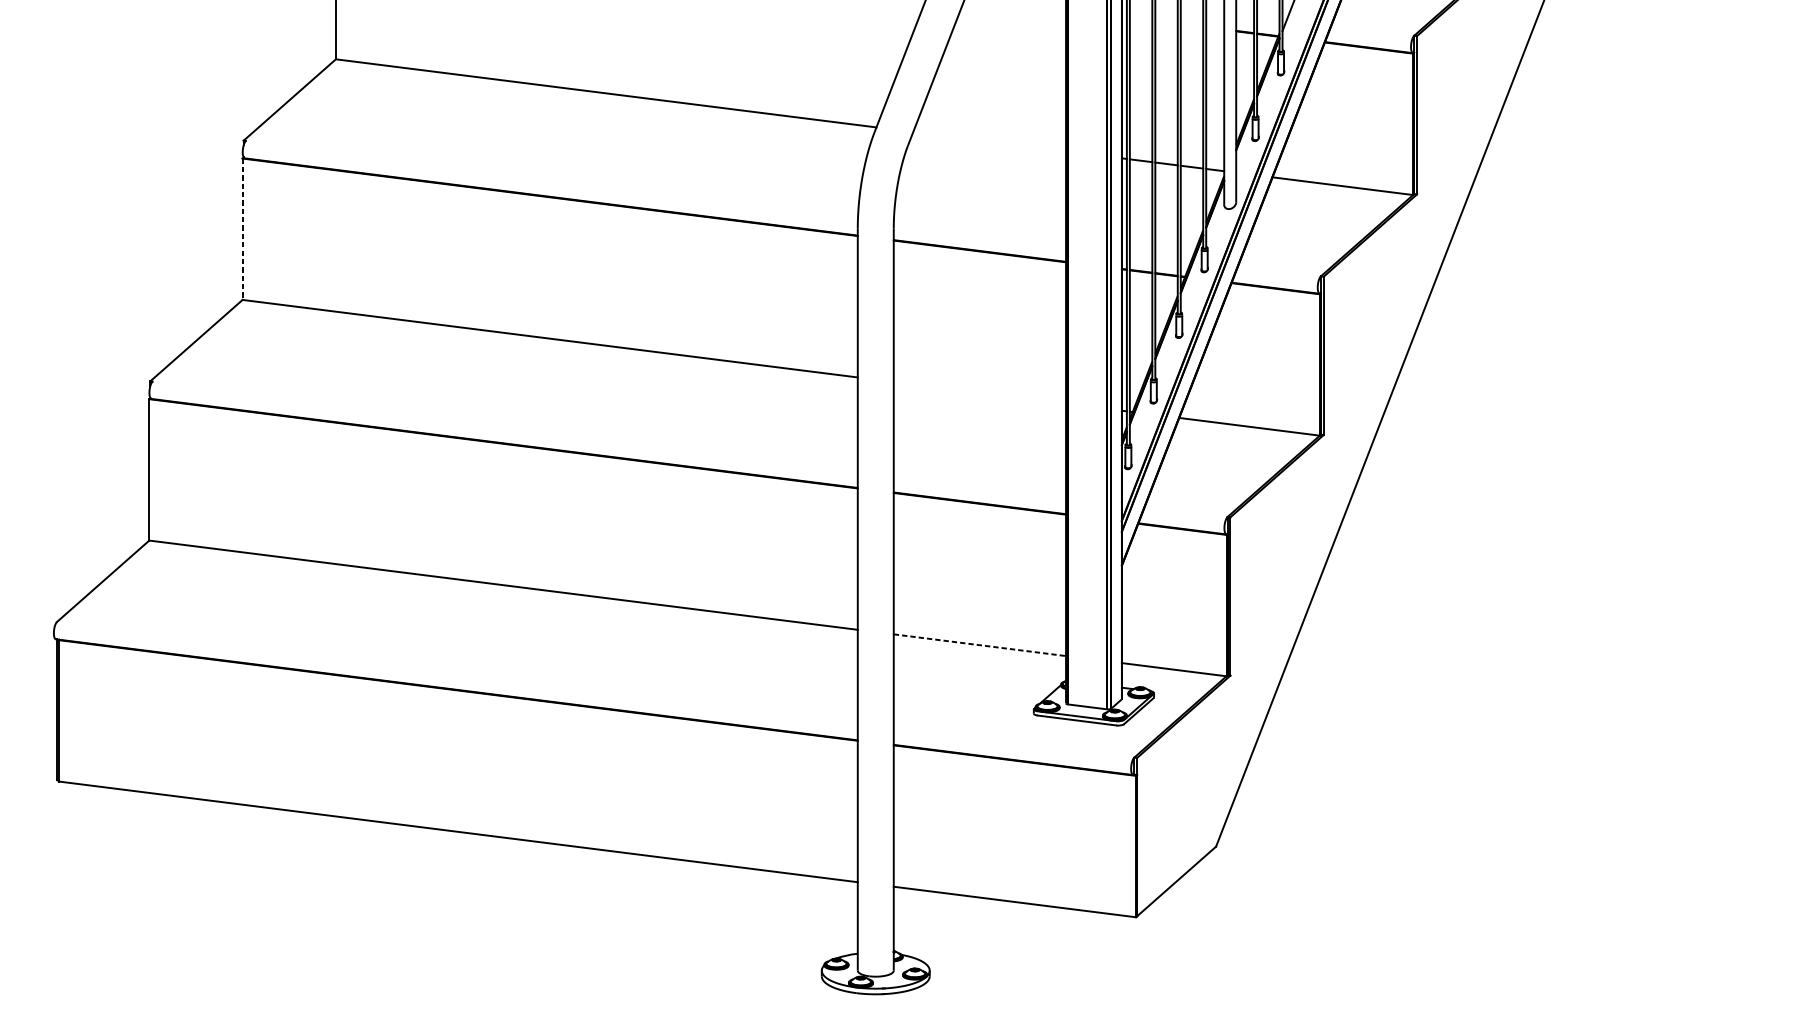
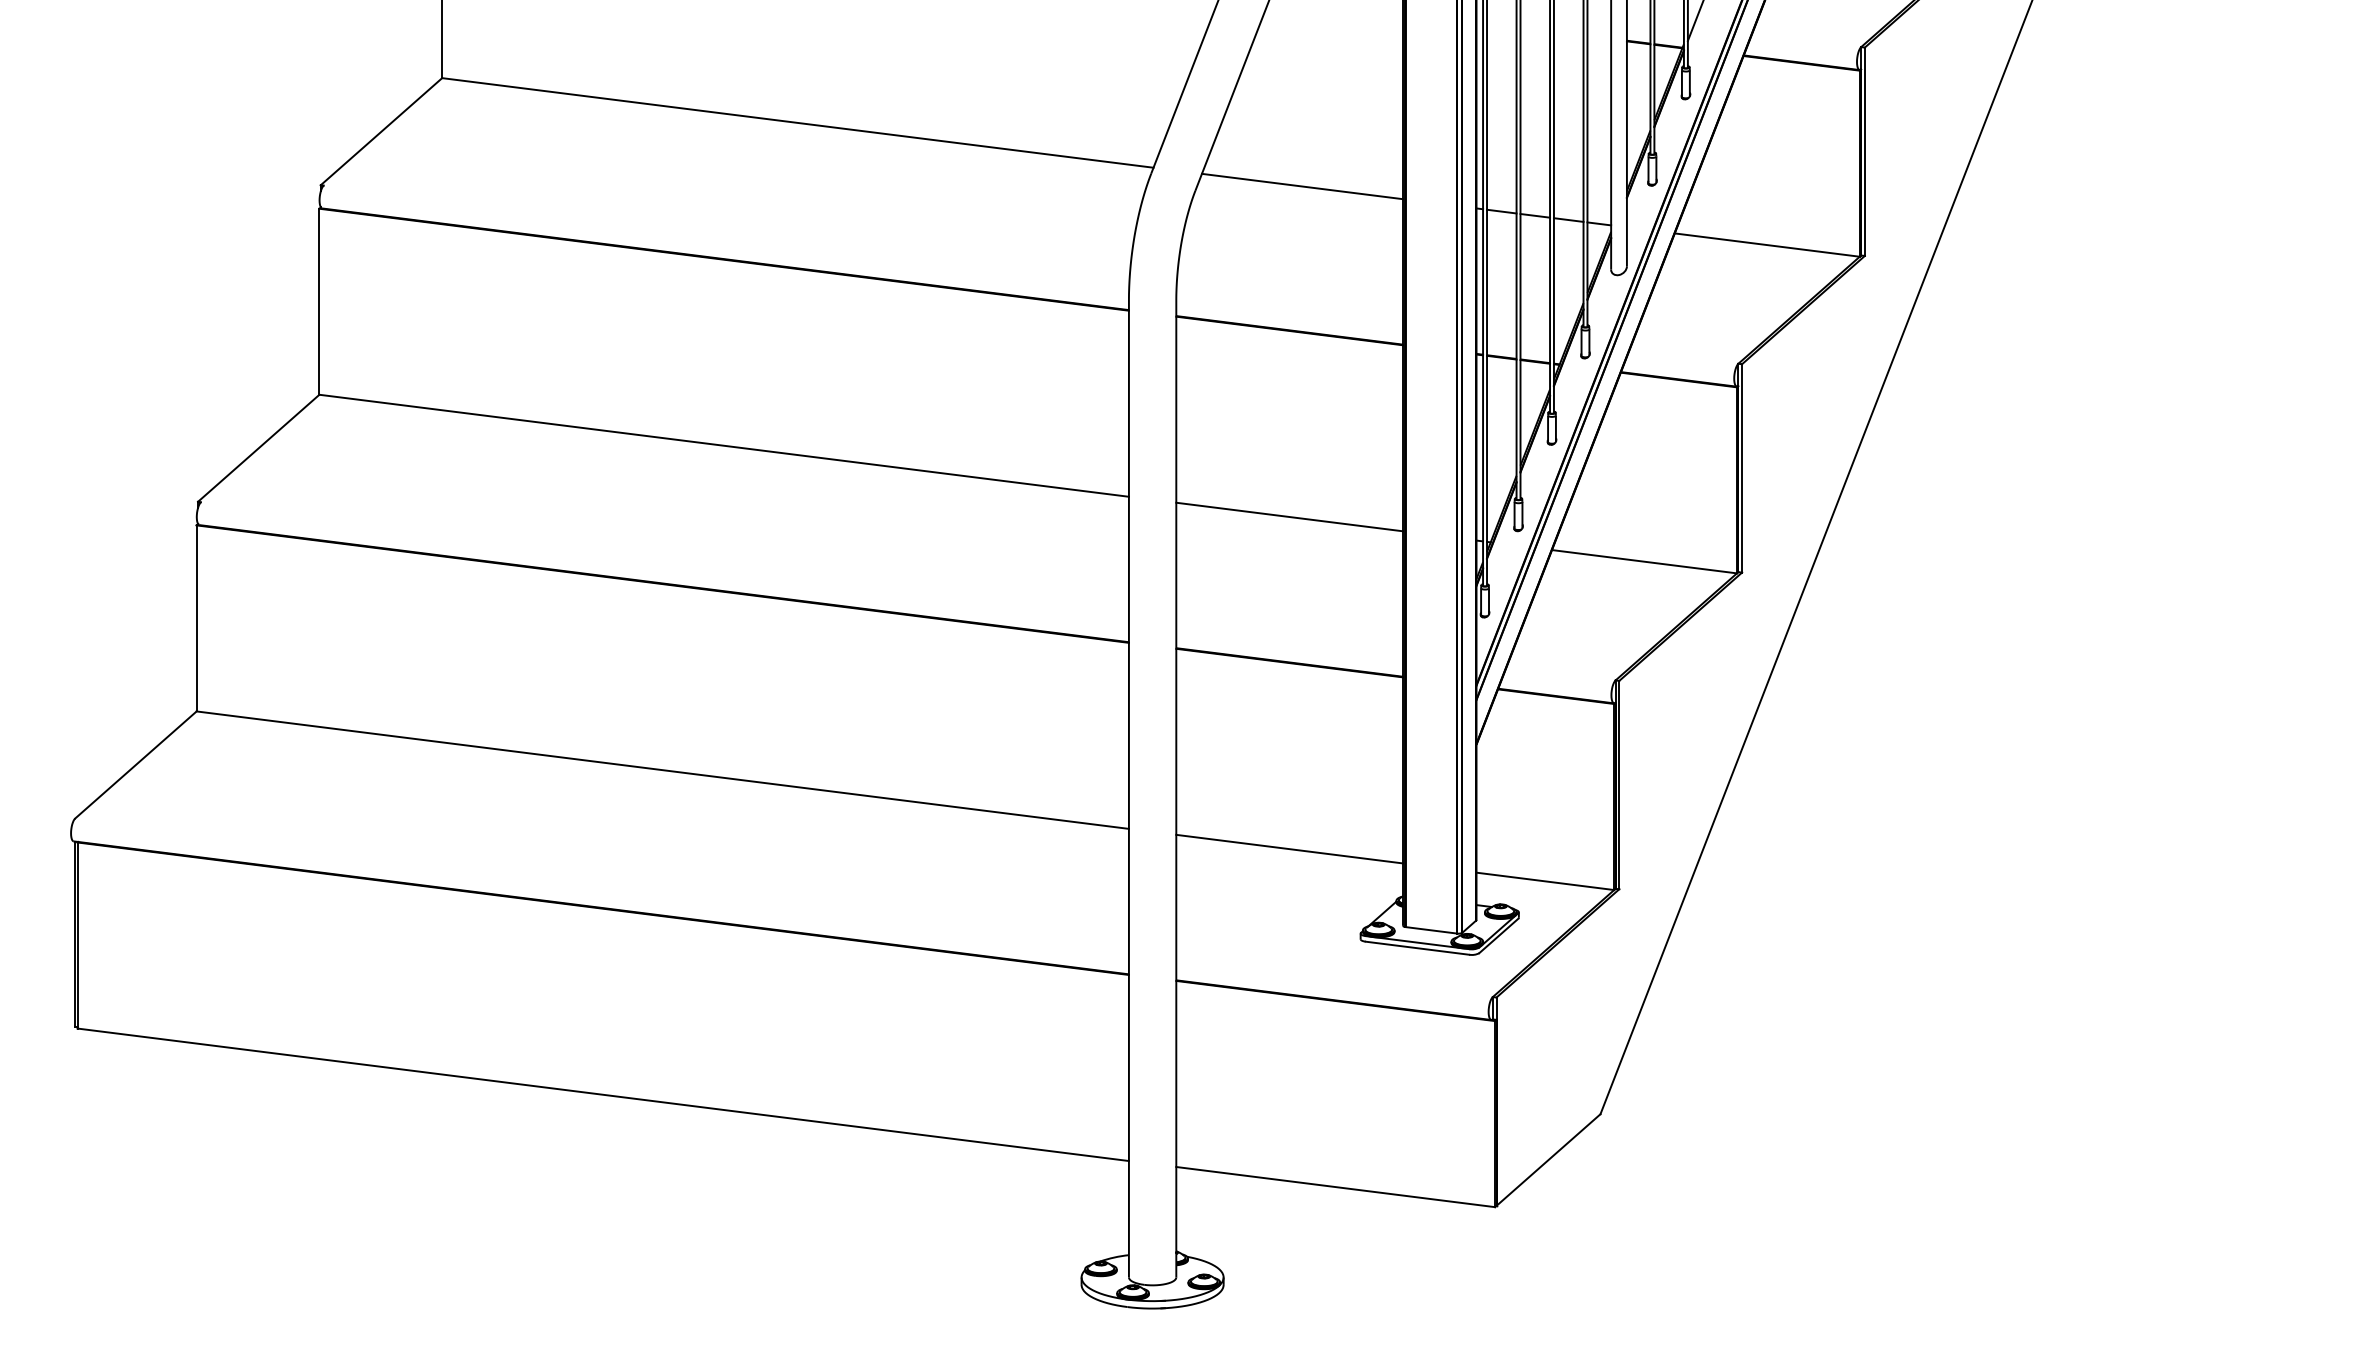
line: (988, 141) -> (1301, 186), added
line: (242, 229) -> (319, 302), dashed -> solid
line: (979, 392) -> (1289, 516), added
line: (980, 645) -> (1290, 849), dashed -> solid

